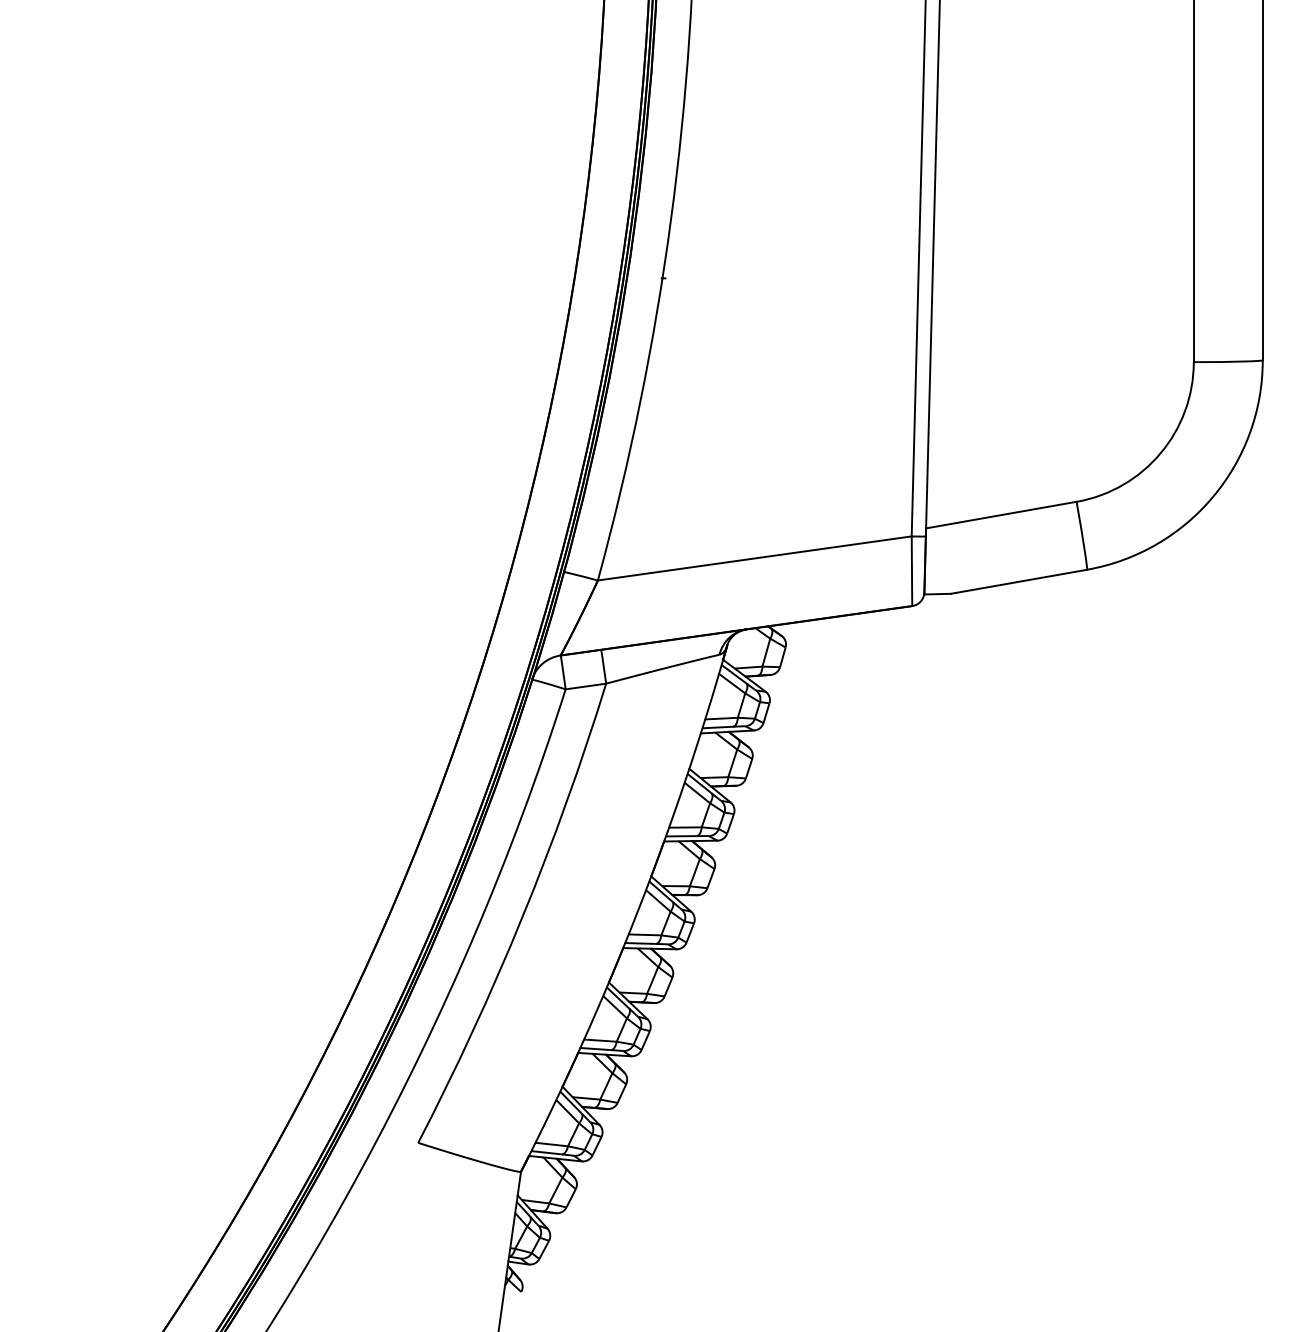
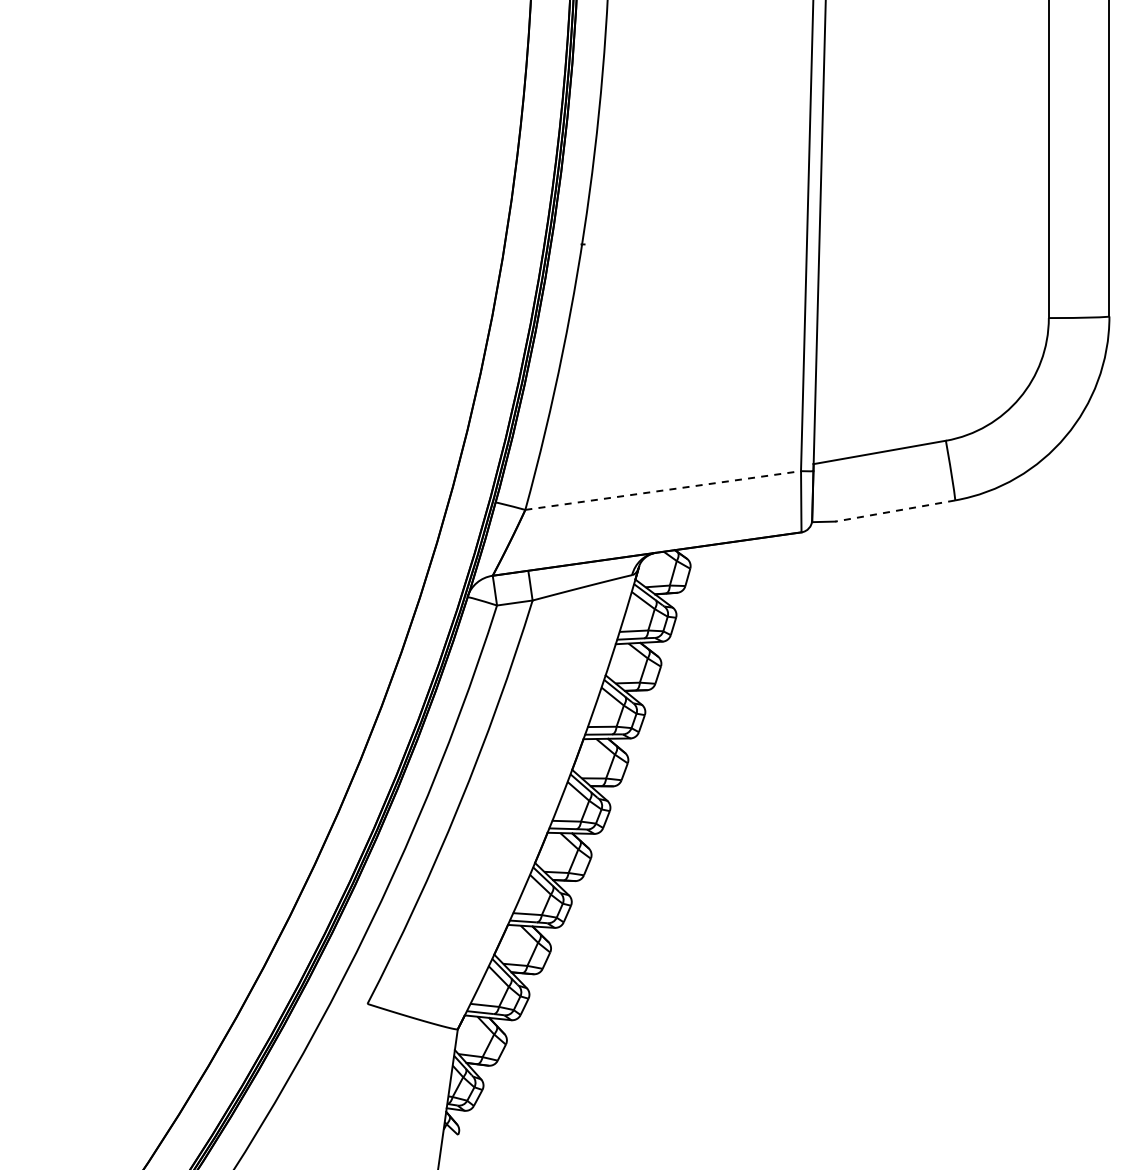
line: (755, 558) -> (663, 490), solid -> dashed
line: (1019, 582) -> (895, 511), solid -> dashed

